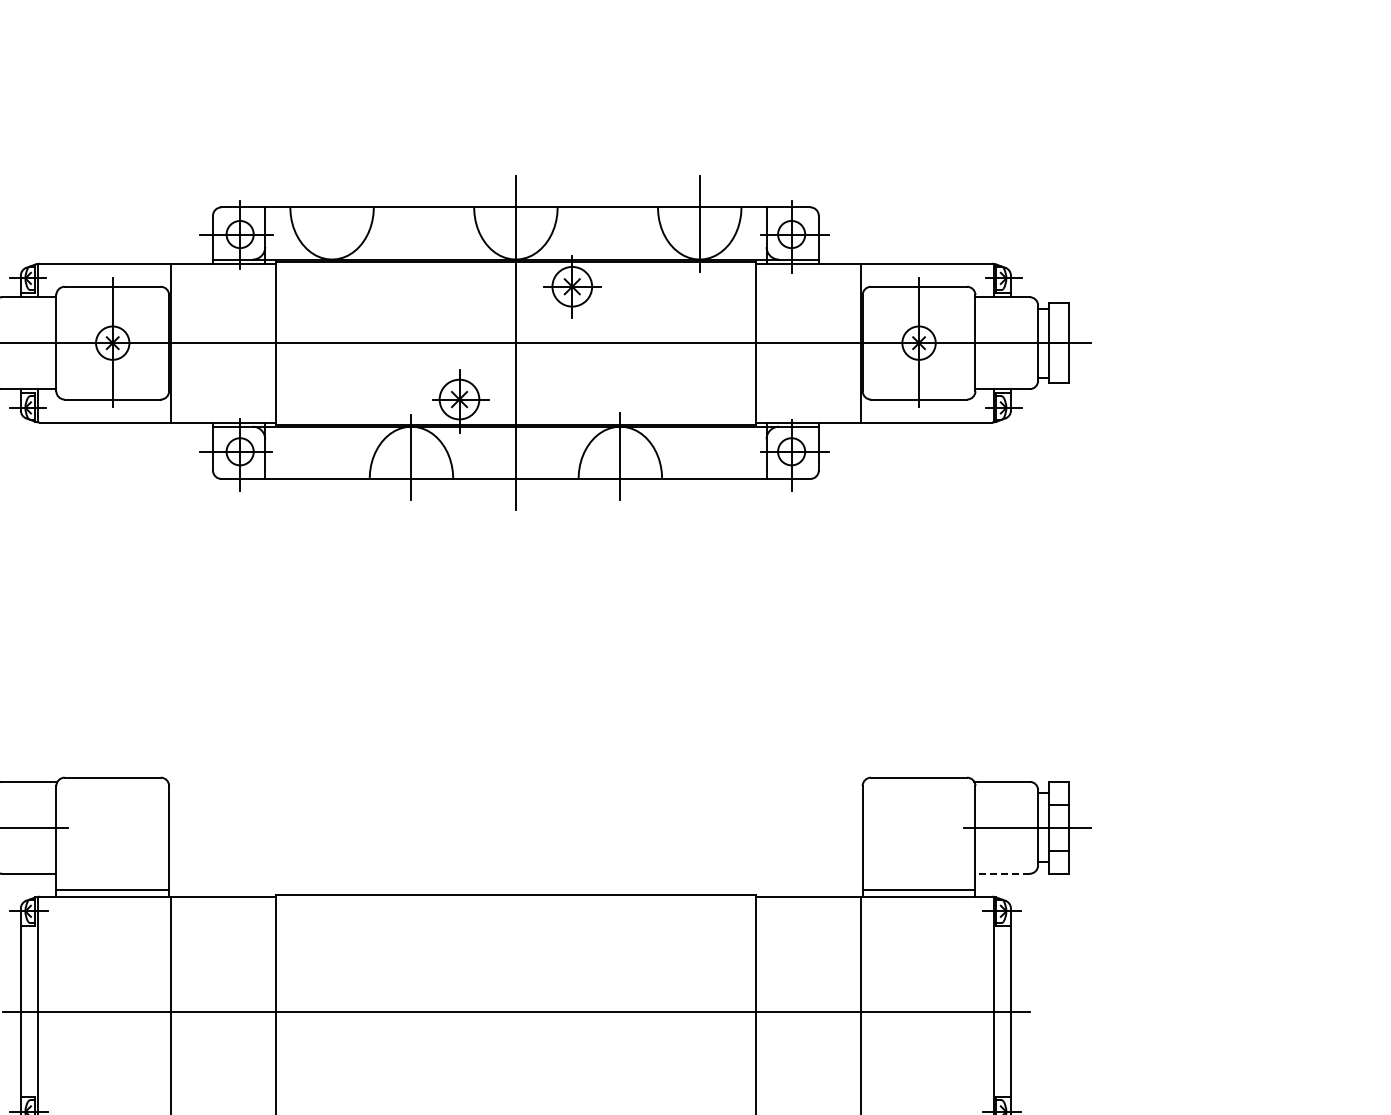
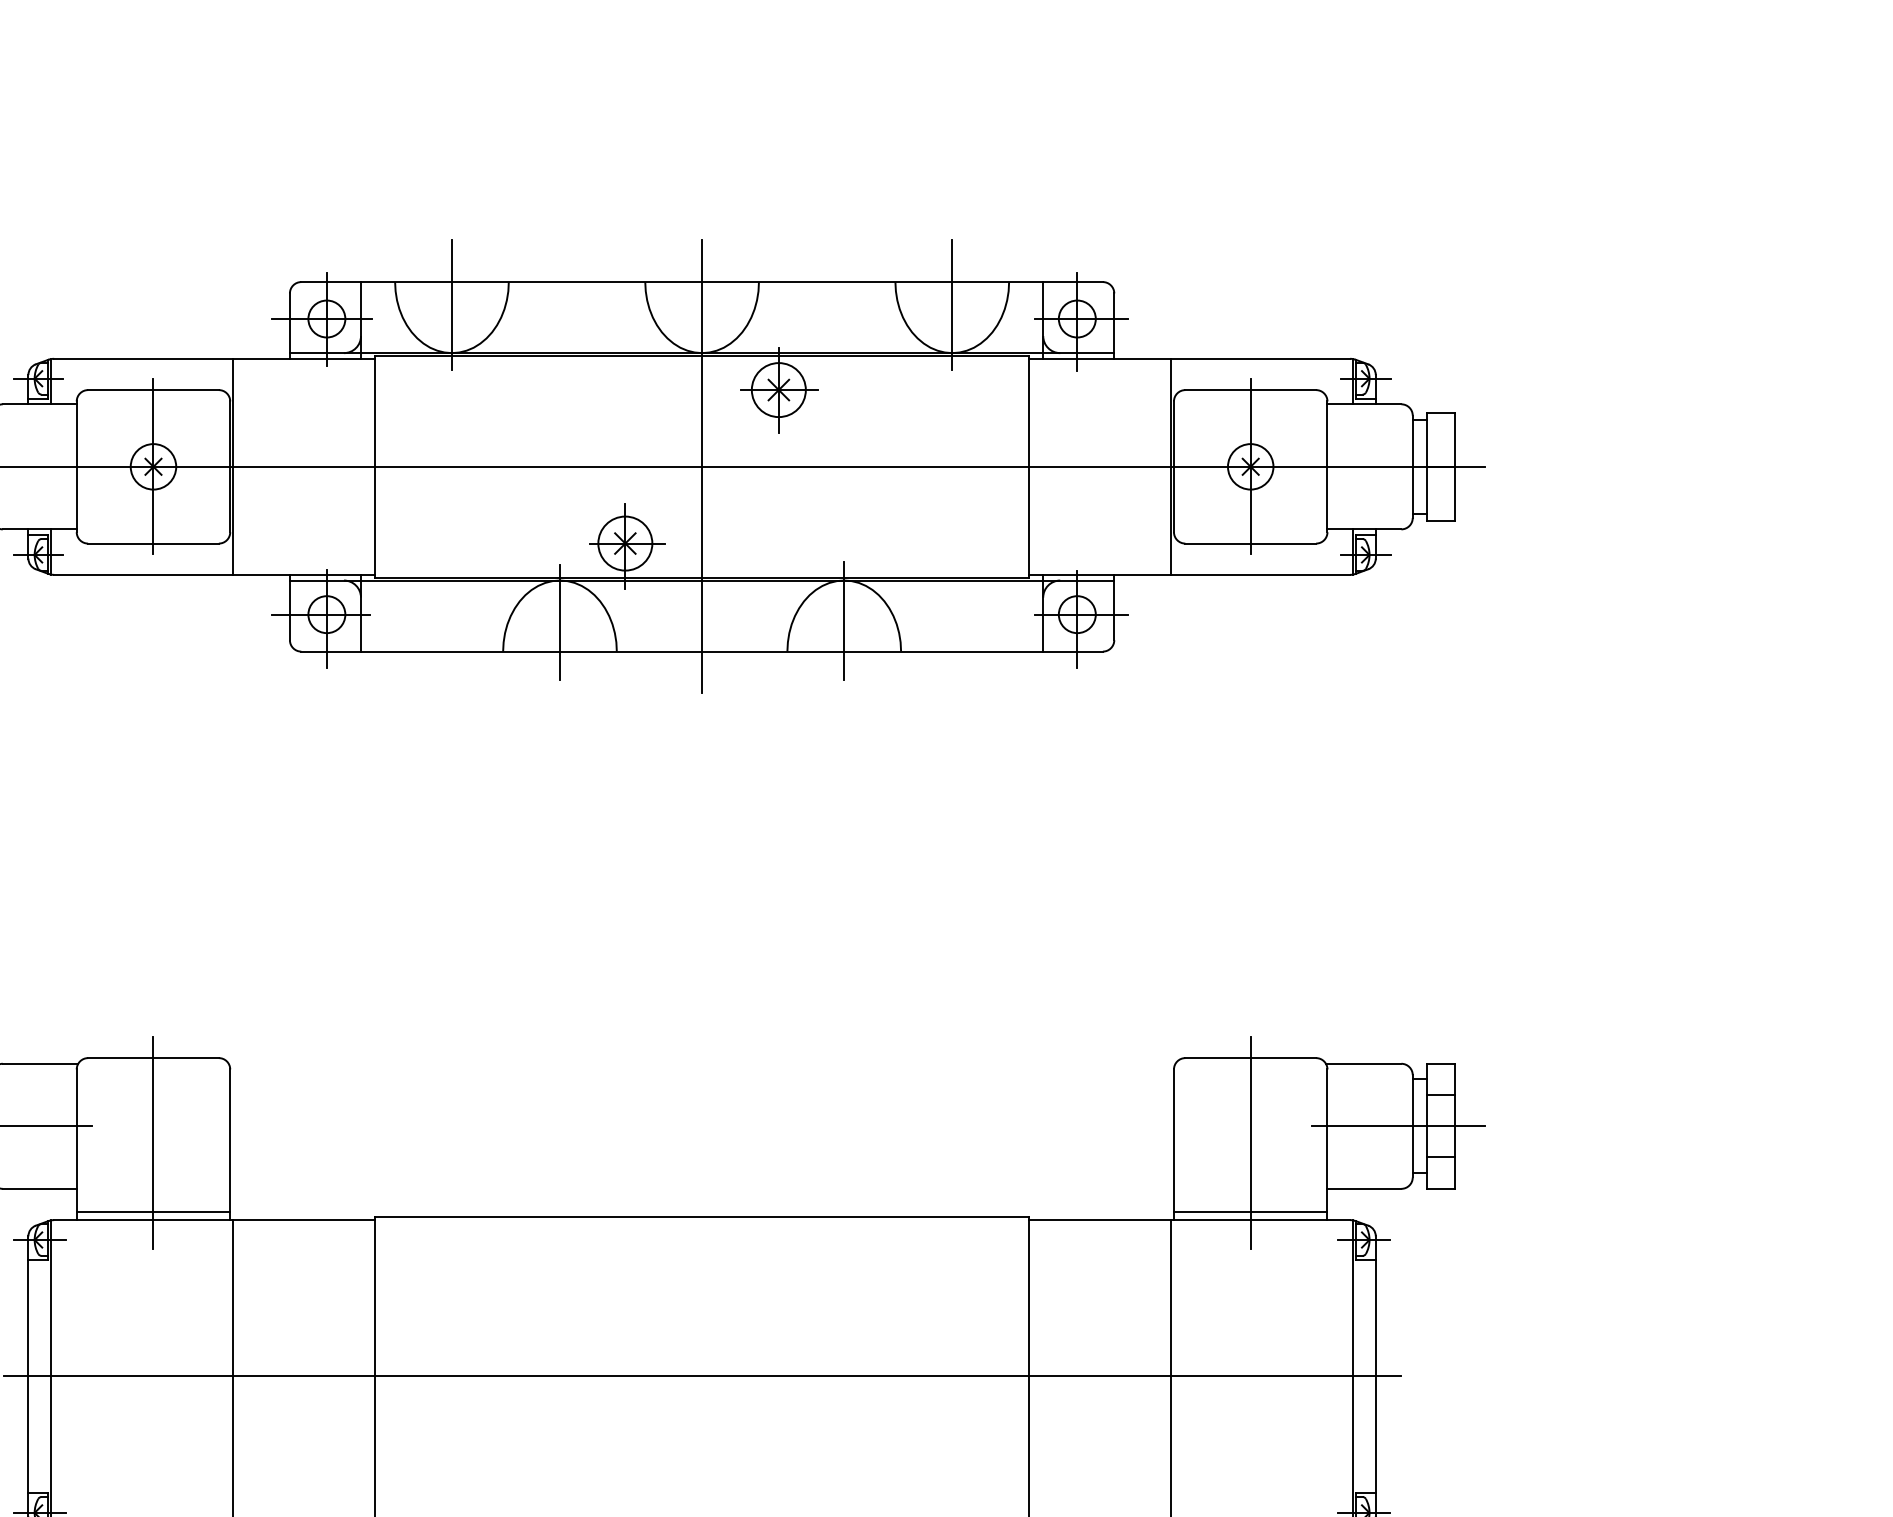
line: (332, 223) -> (452, 303), added
line: (112, 839) -> (153, 1142), added
line: (919, 839) -> (1251, 1142), added
line: (1002, 873) -> (1364, 1188), dashed -> solid

